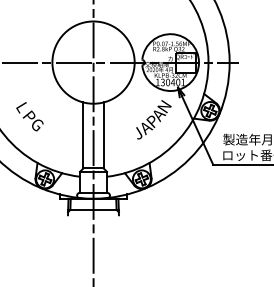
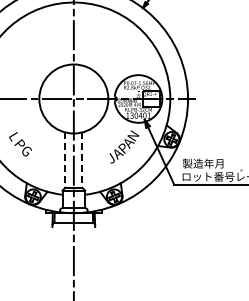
line: (83, 135) -> (65, 160), solid -> dashed
line: (103, 135) -> (82, 160), solid -> dashed

